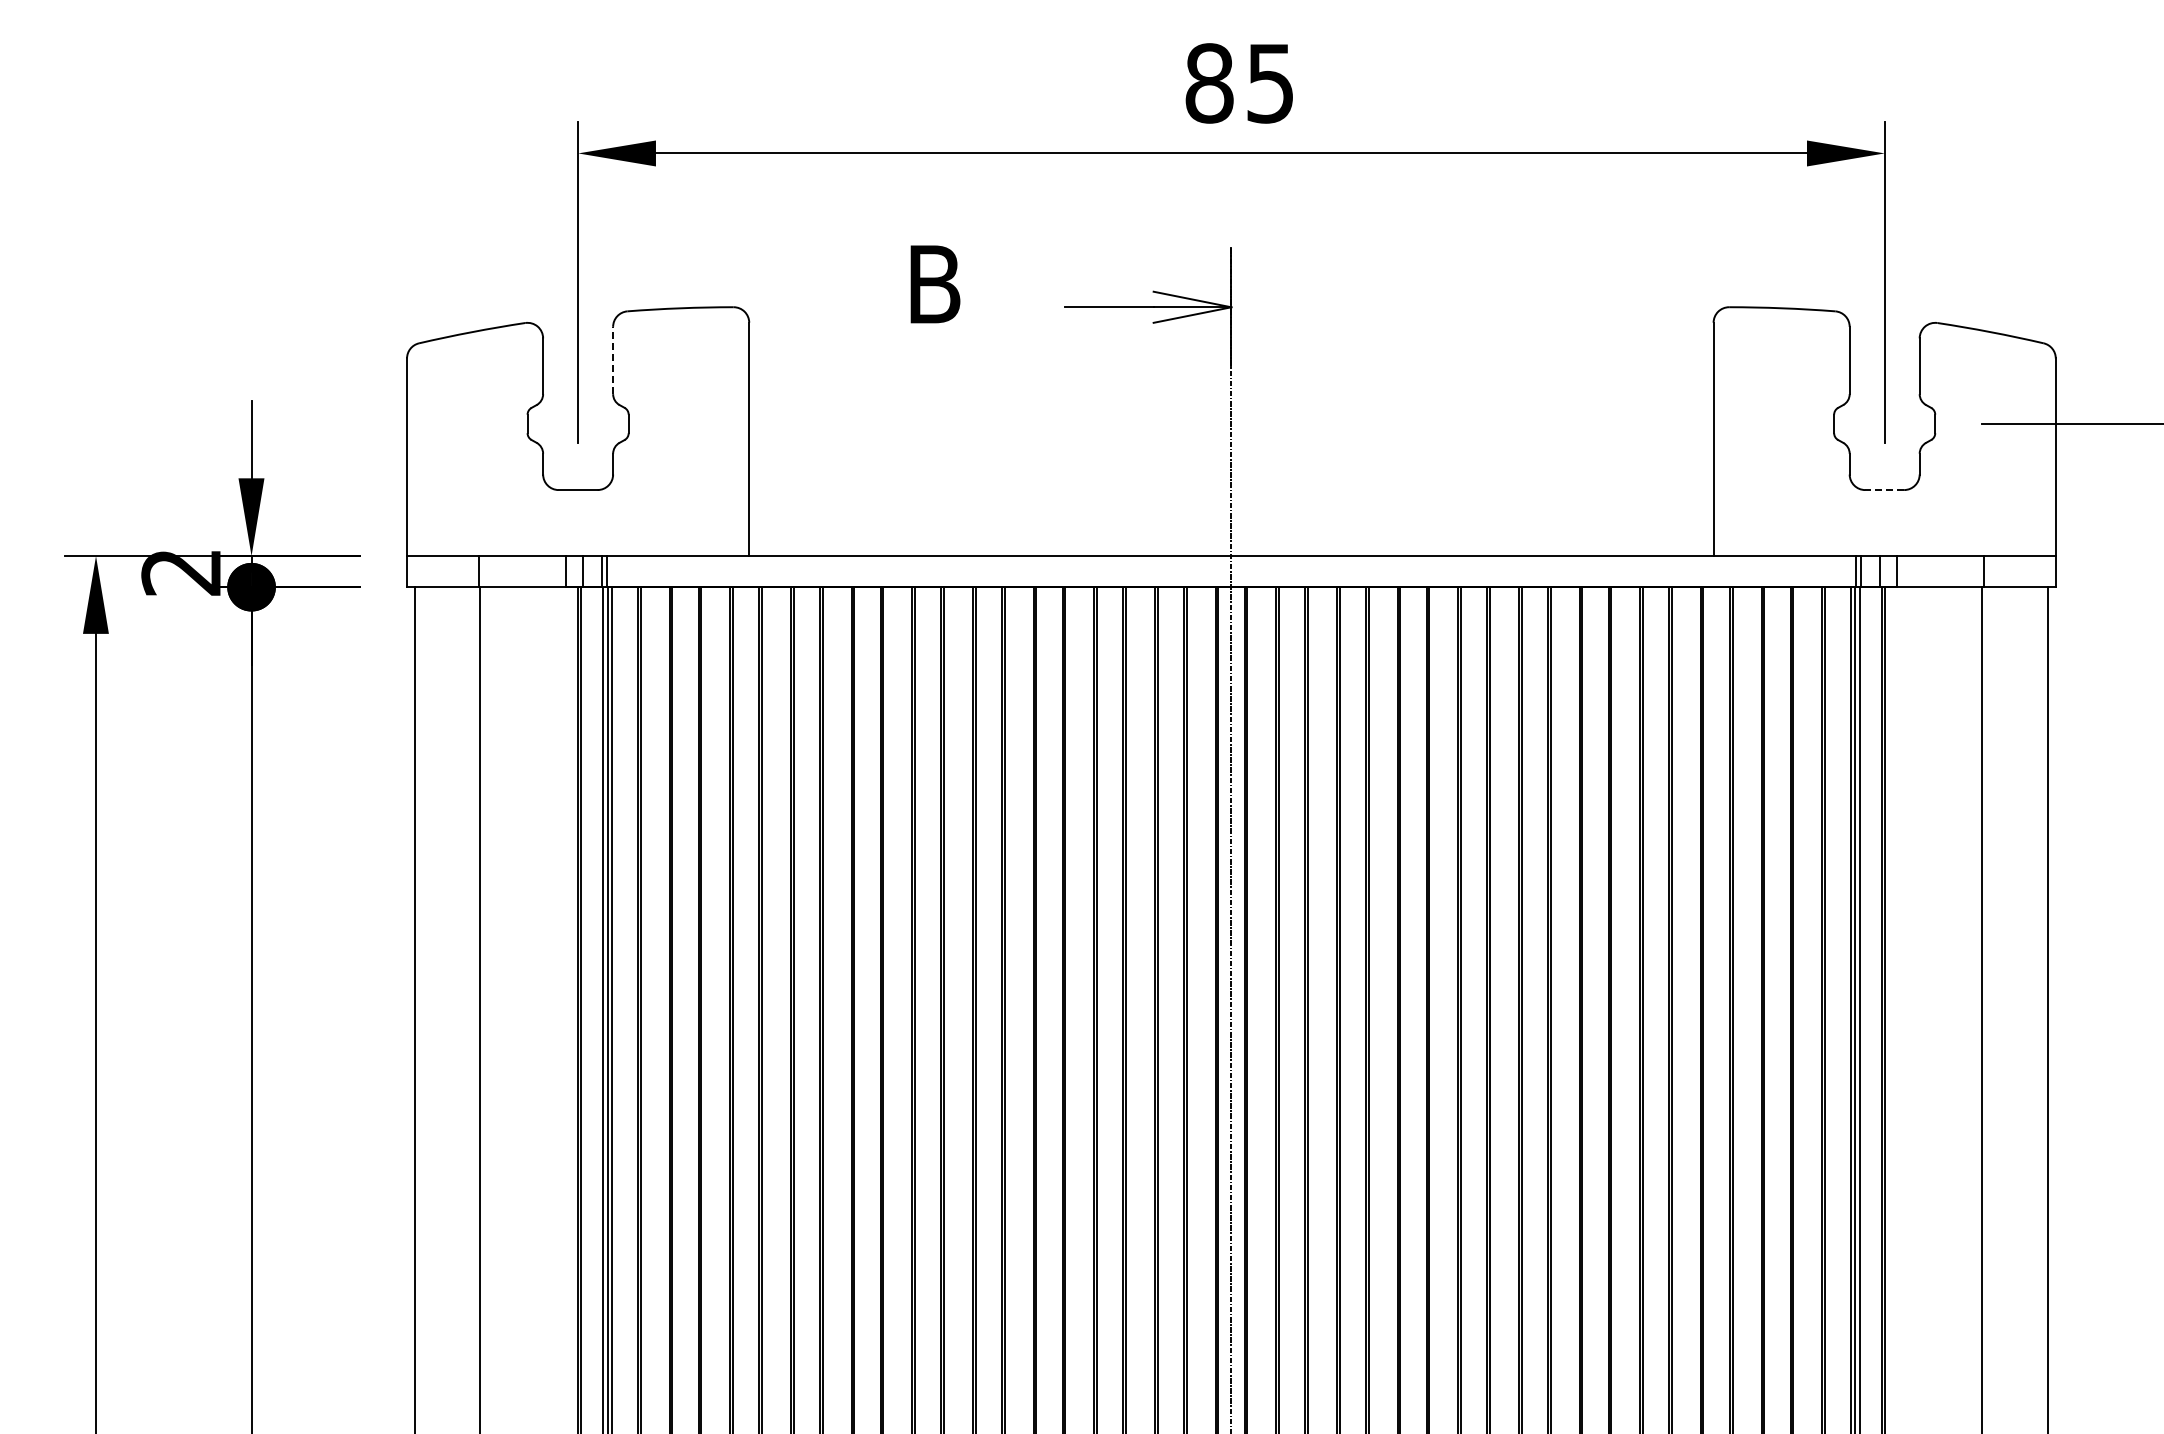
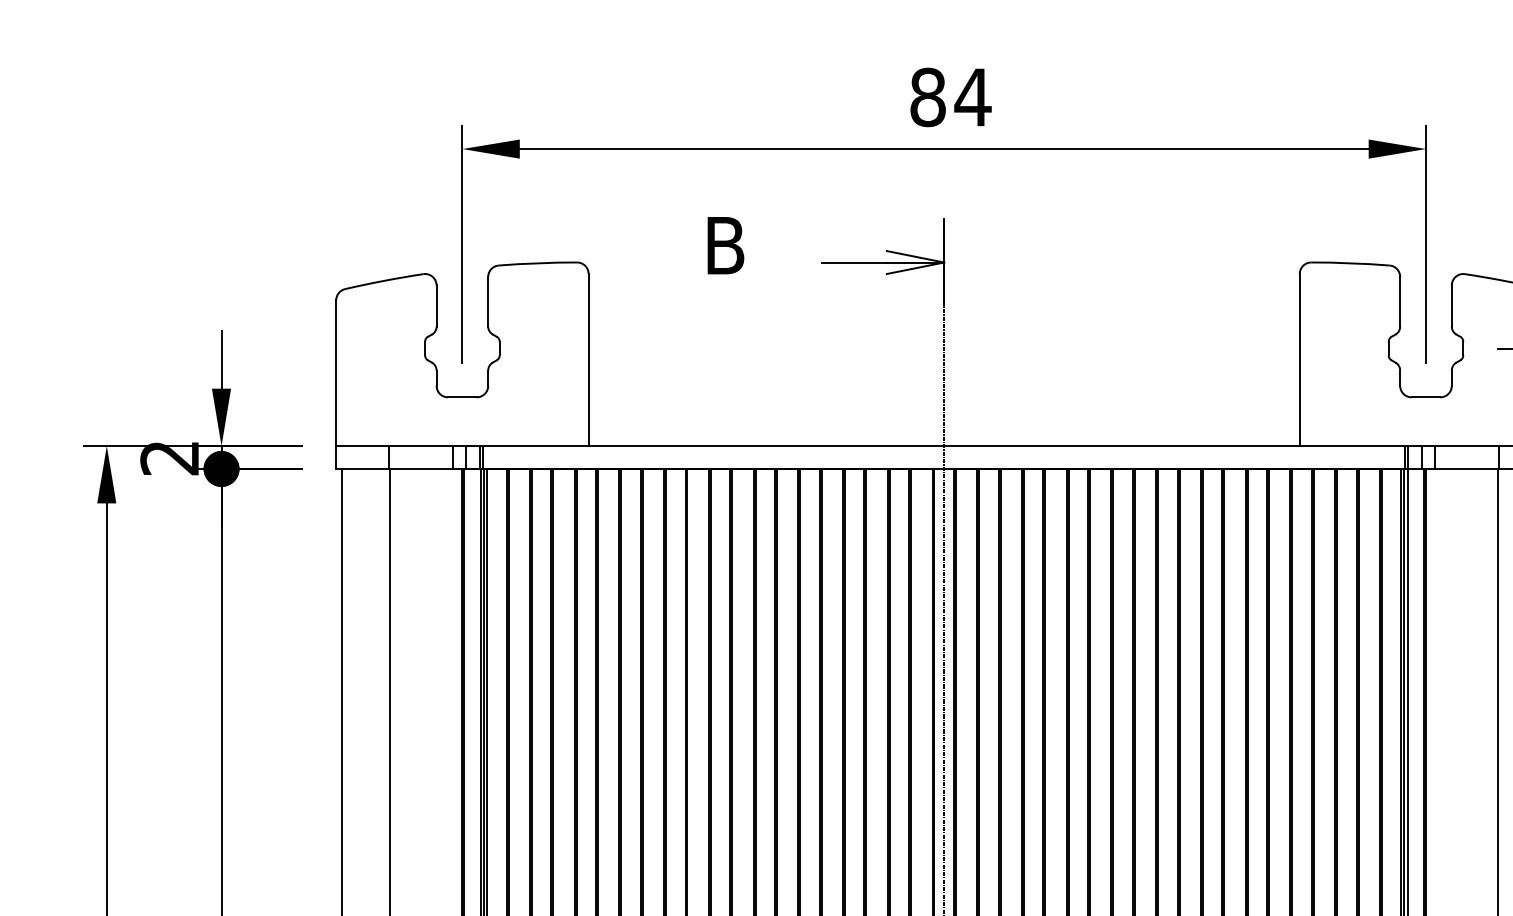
text: (1270, 83) -> (973, 97), 85 -> 84
line: (613, 360) -> (488, 301), dashed -> solid
line: (1884, 490) -> (1425, 397), dashed -> solid

